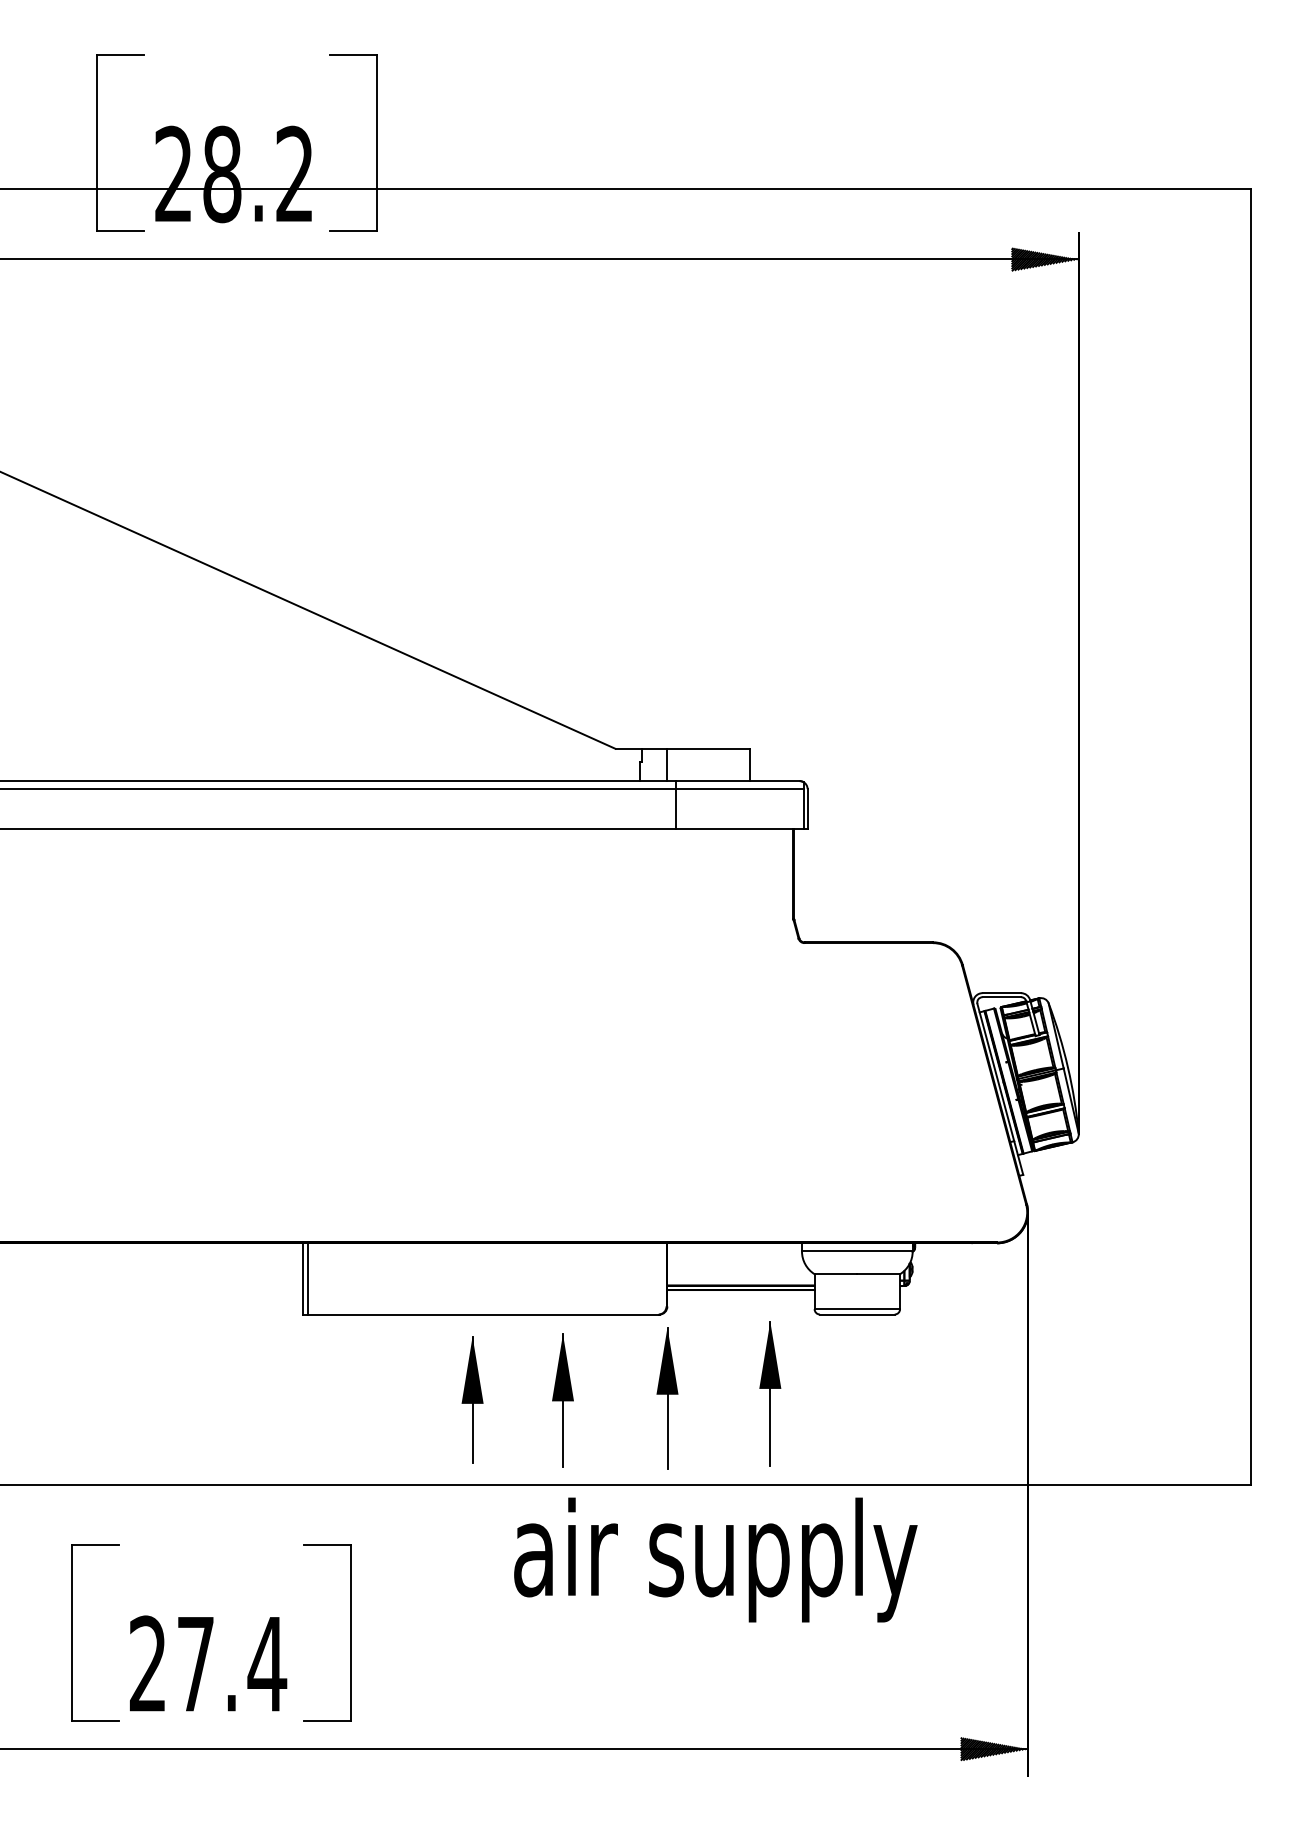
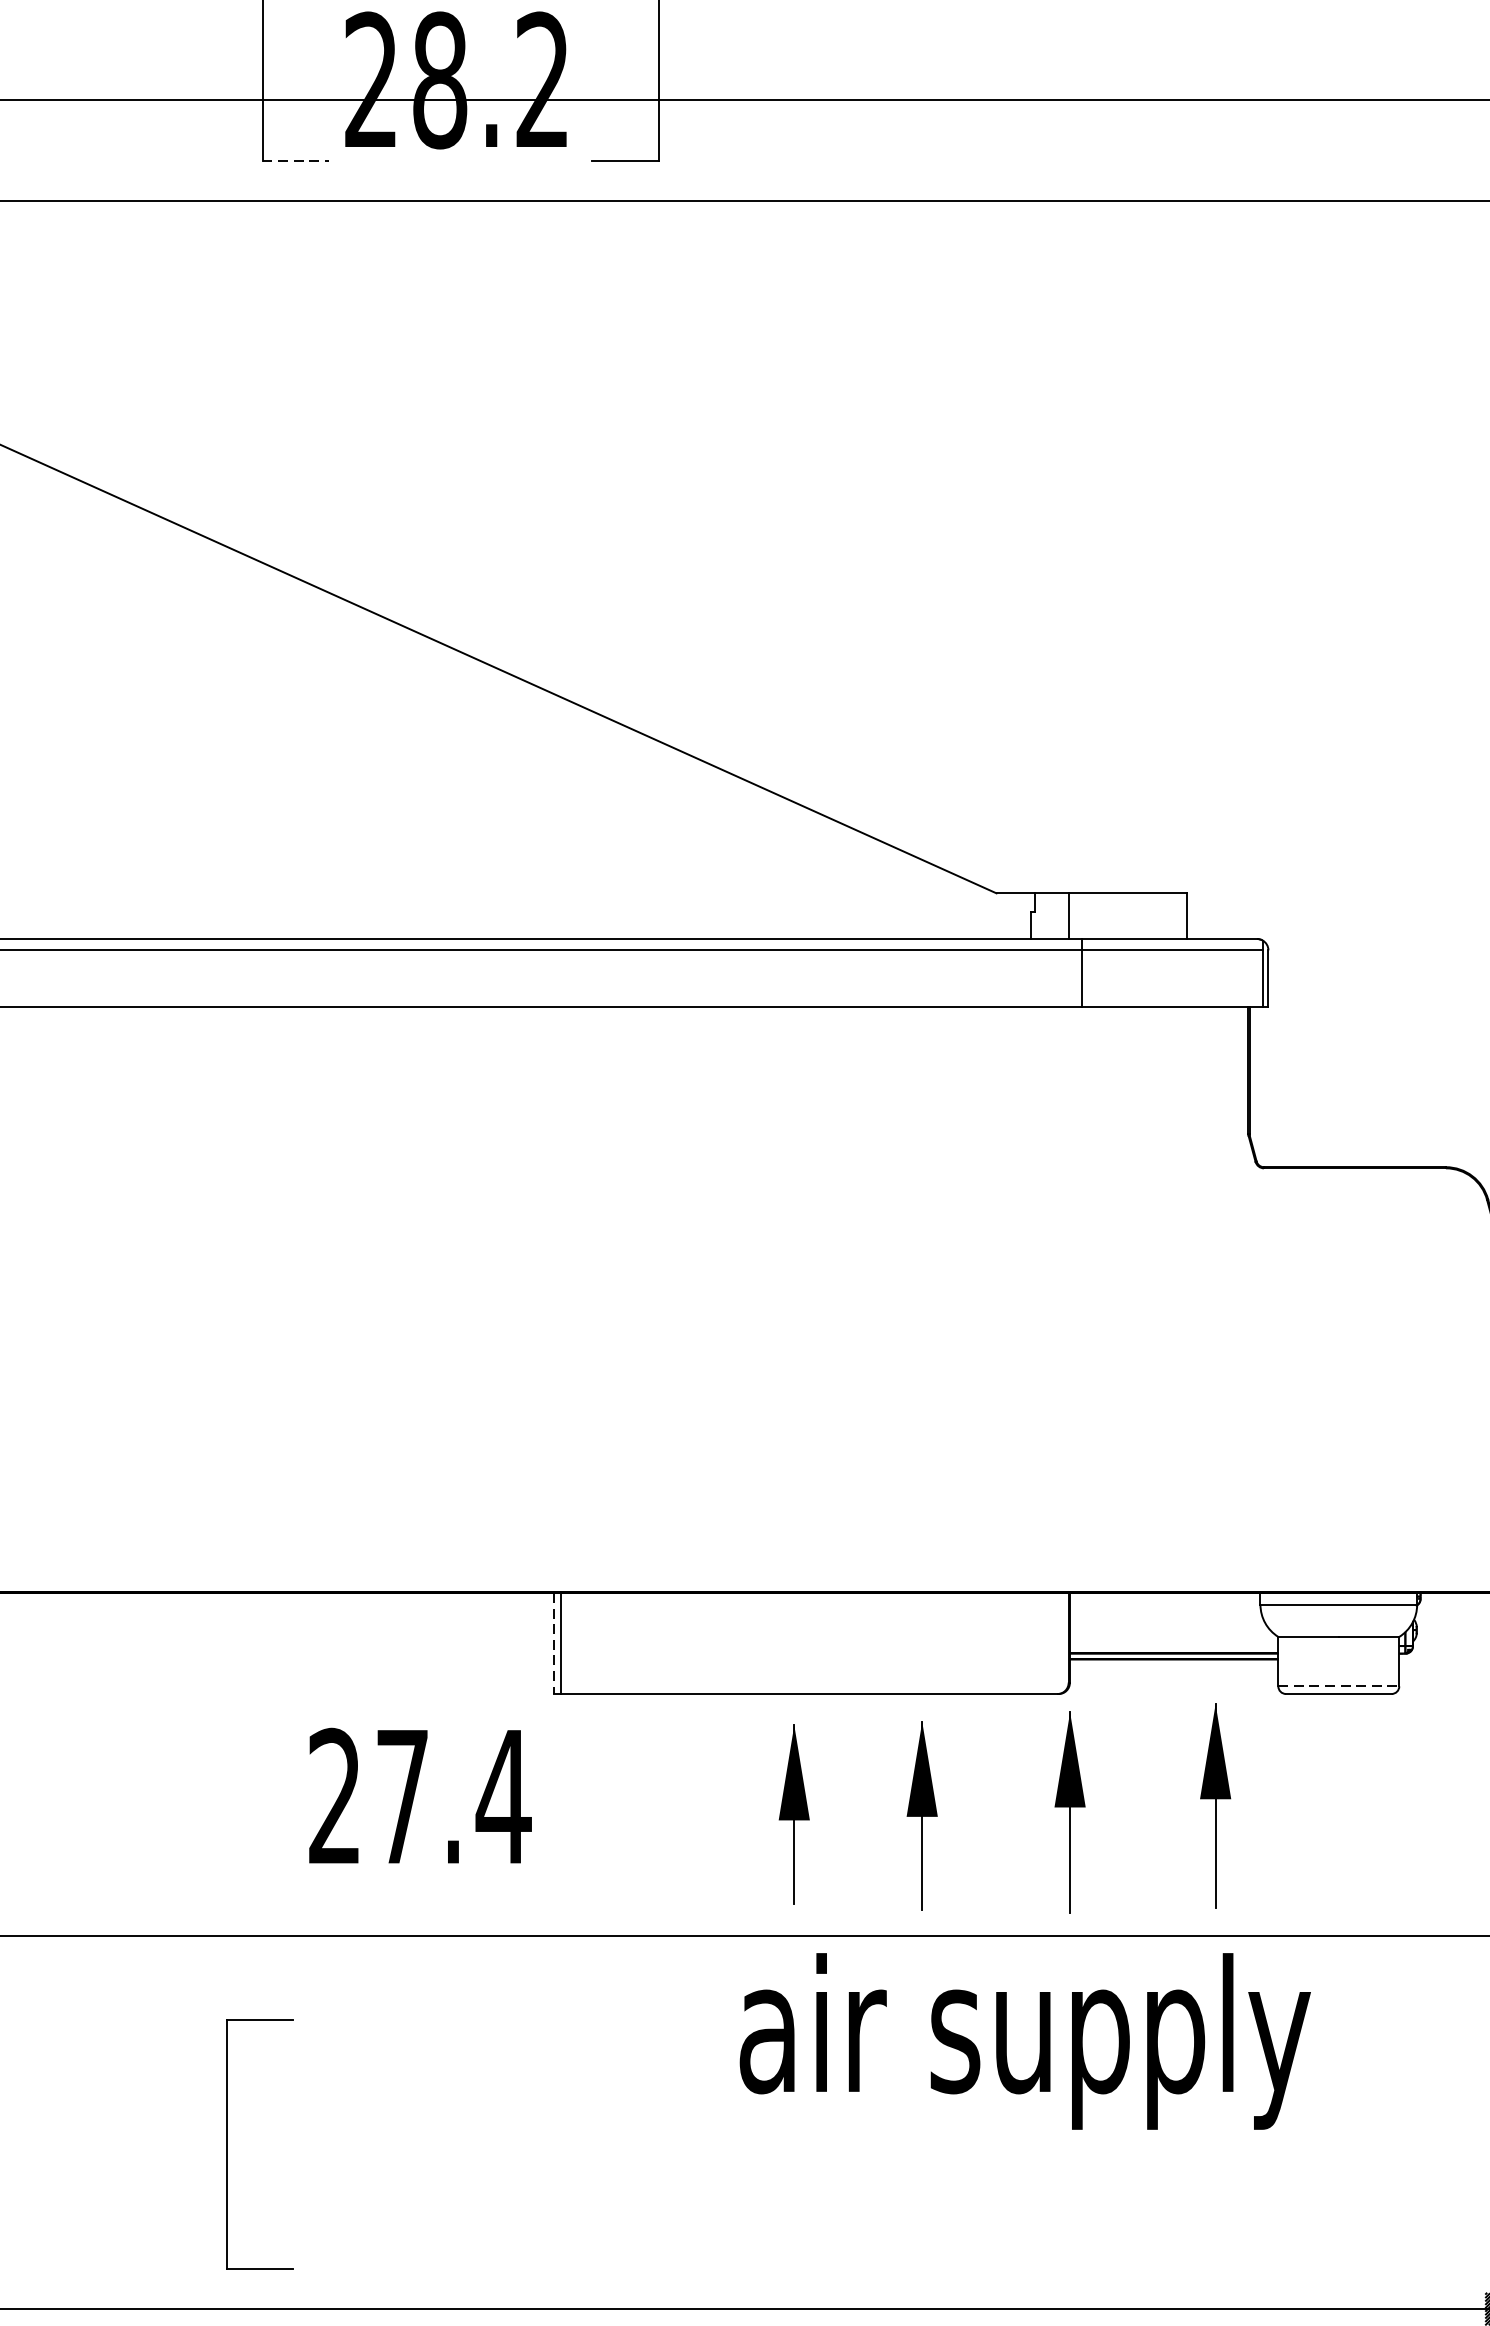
line: (120, 231) -> (295, 161), solid -> dashed
line: (303, 1278) -> (554, 1642), solid -> dashed
line: (857, 1309) -> (1339, 1686), solid -> dashed
text: (715, 1559) -> (1024, 2040), moved
part: (350, 1632) -> (621, 2144), removed
text: (208, 1663) -> (420, 1795), moved

